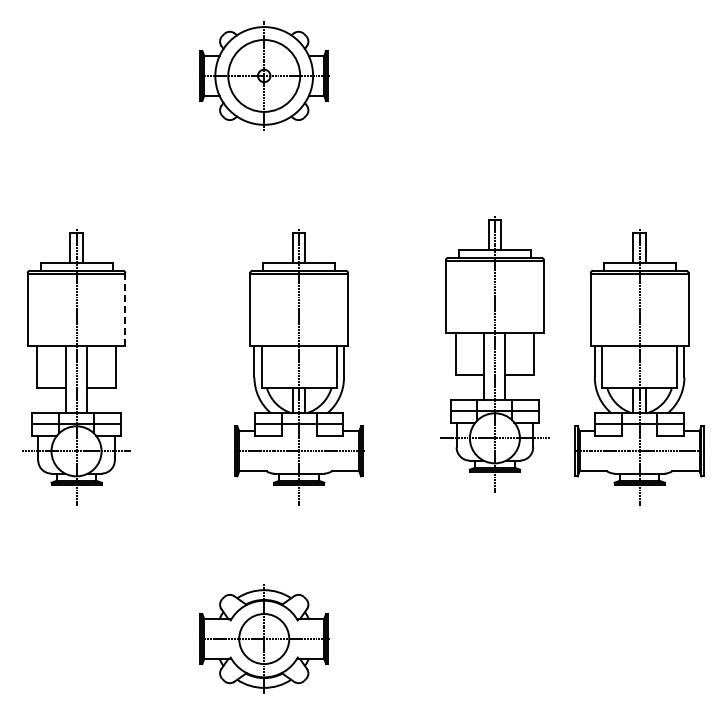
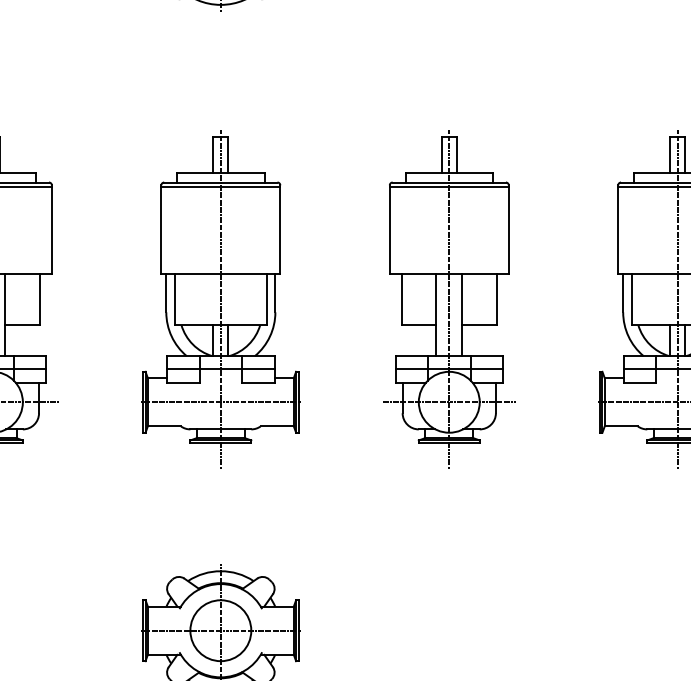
line: (125, 310) -> (51, 230), dashed -> solid
part: (494, 354) -> (448, 300), moved
part: (299, 367) -> (221, 300), moved

